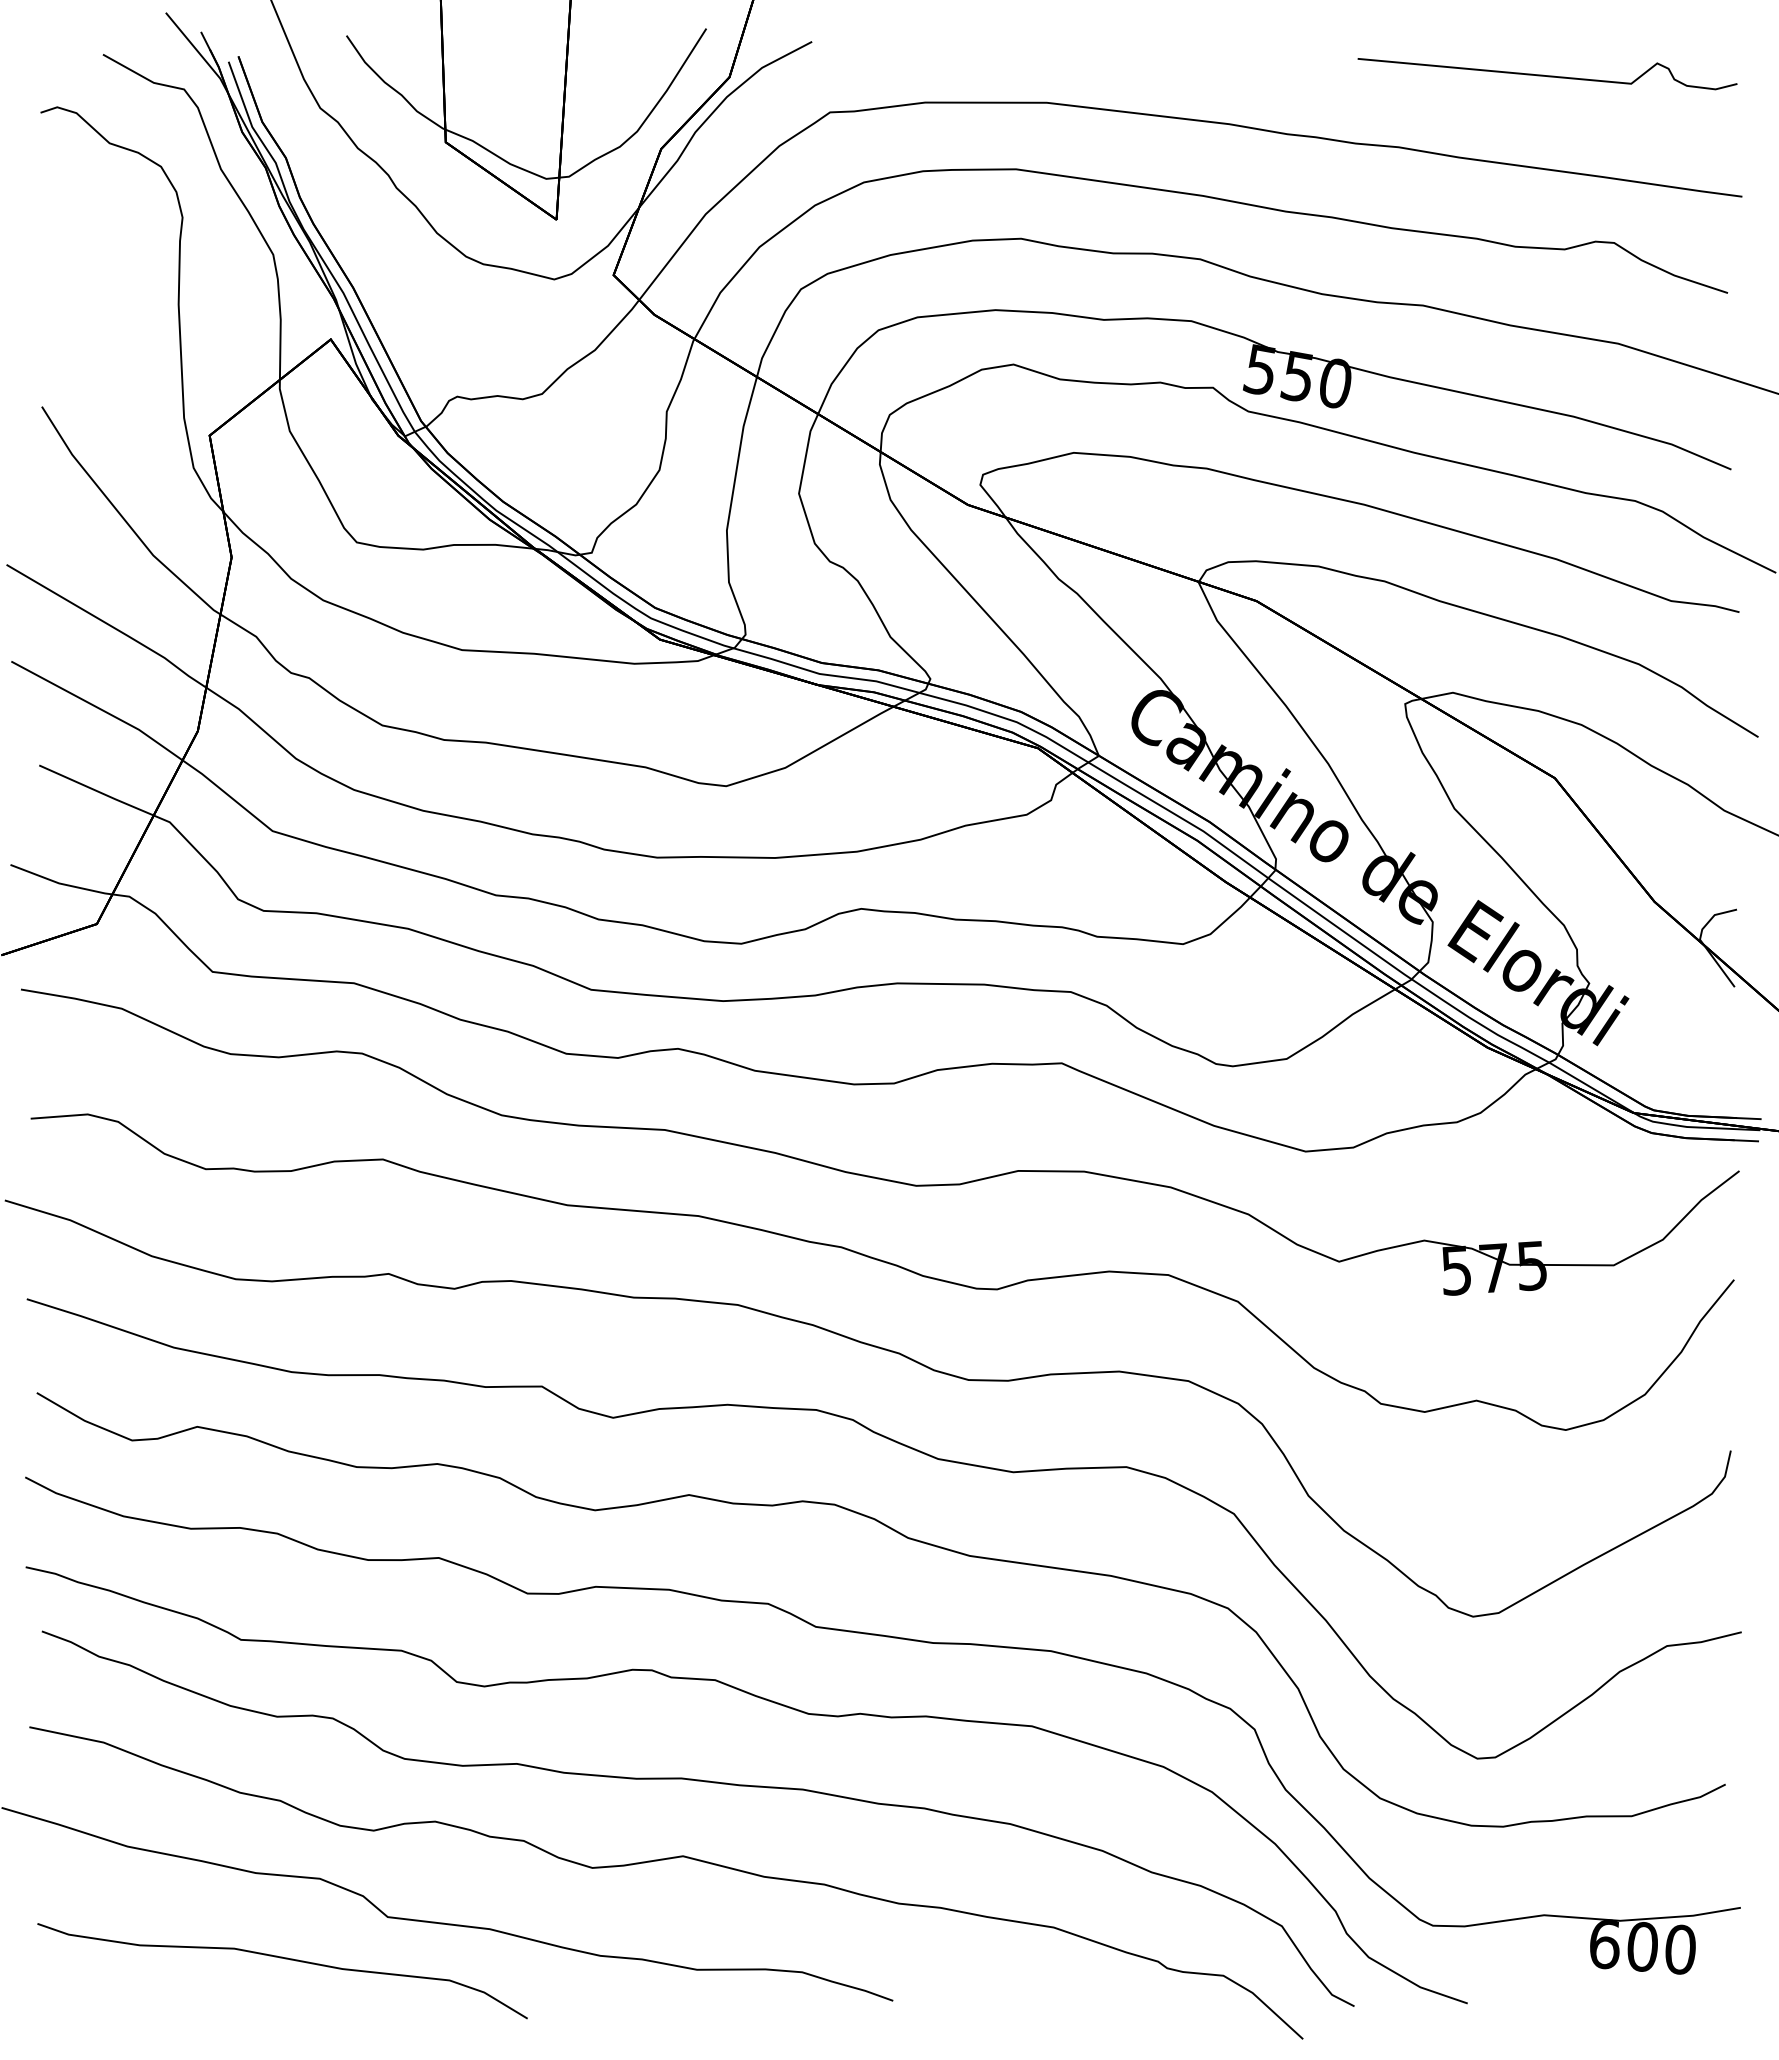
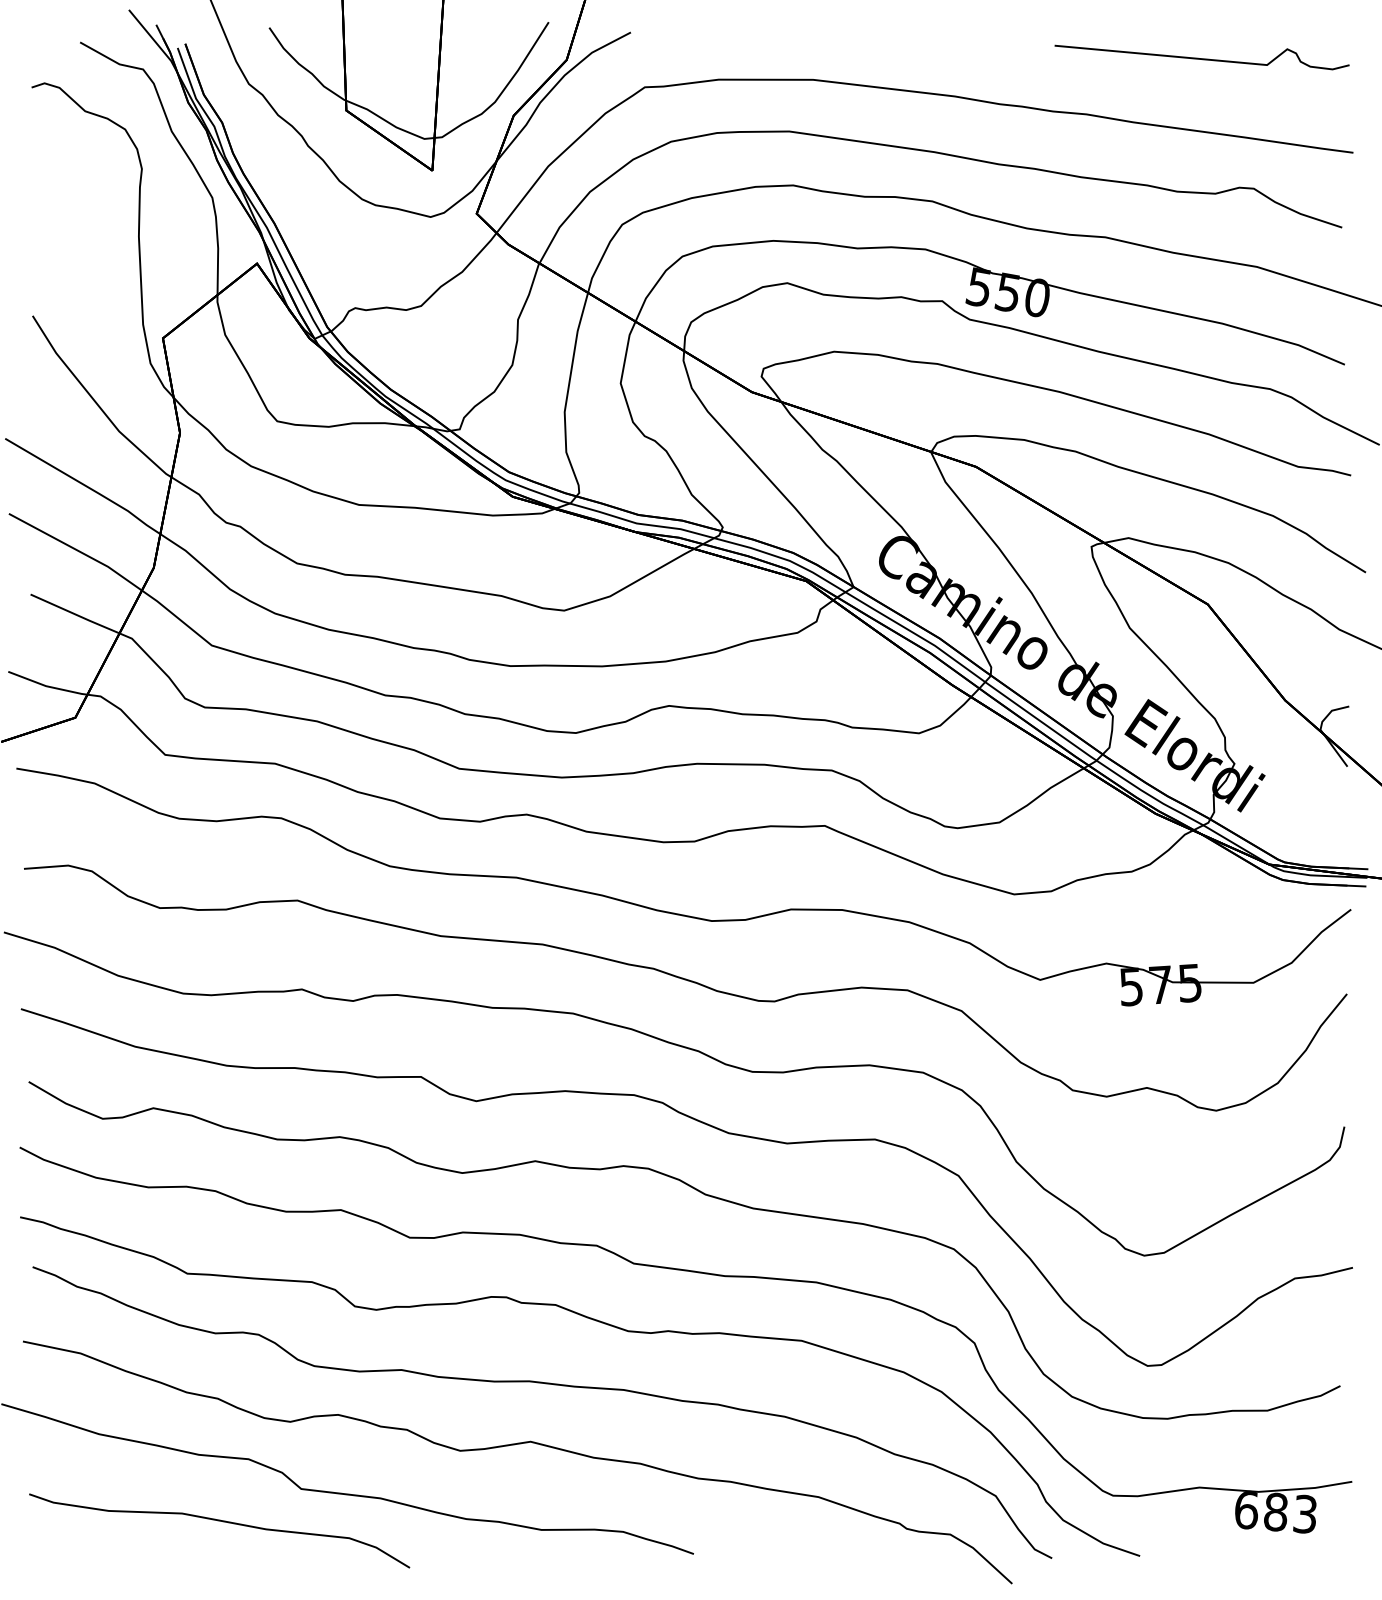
text: (1661, 1948) -> (1290, 1513), 600 -> 683

